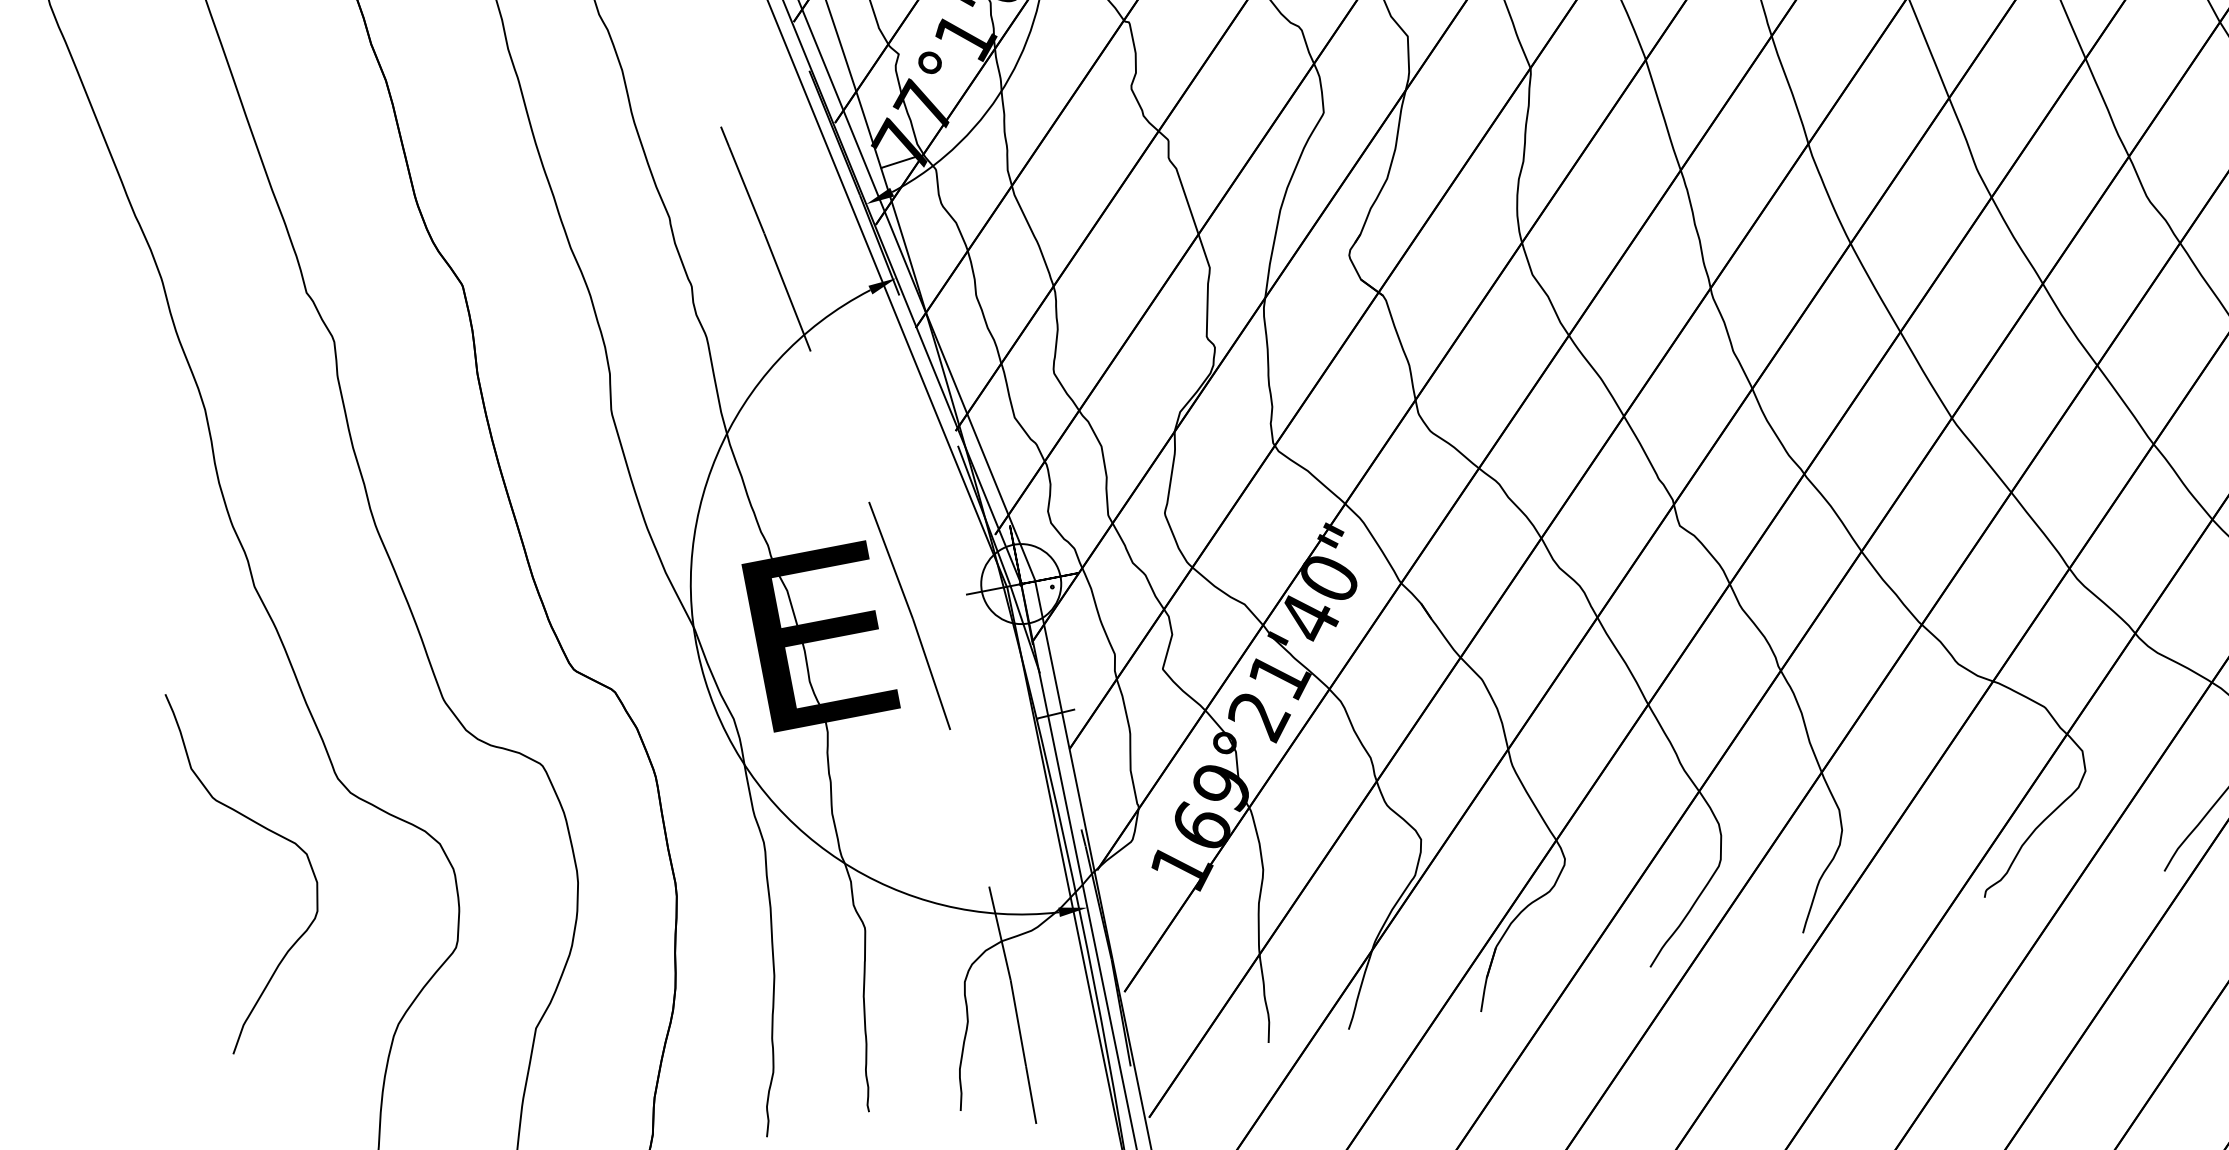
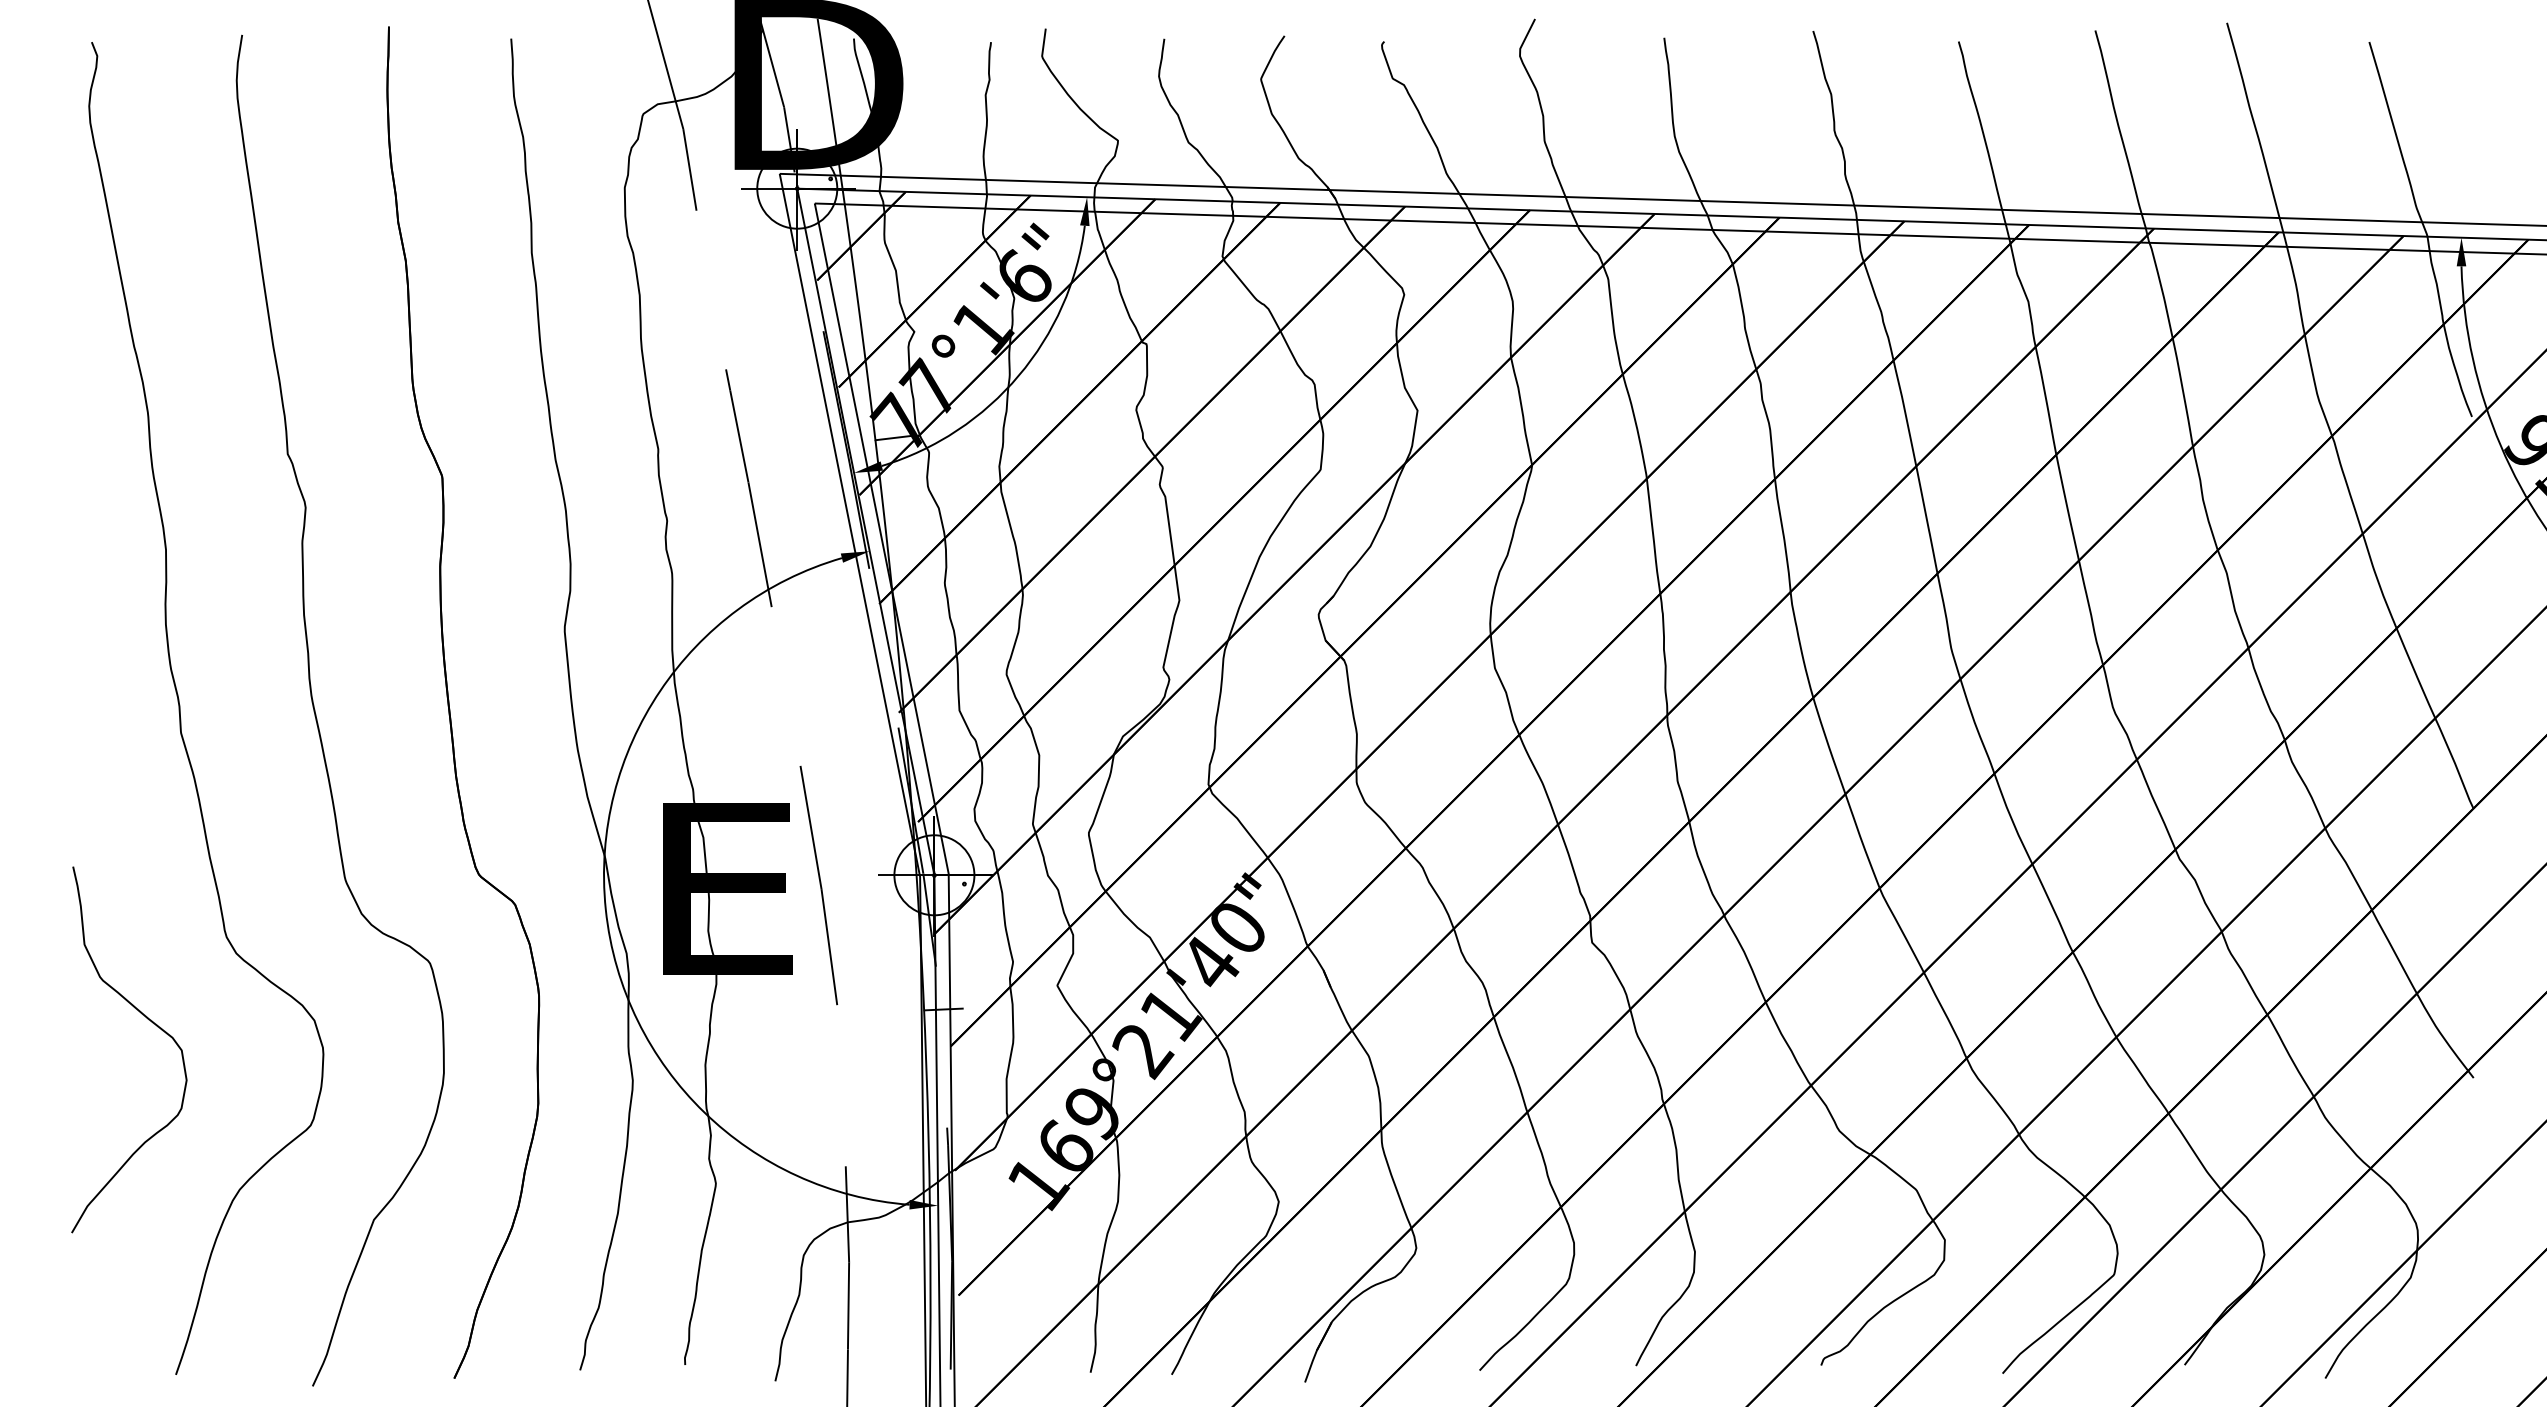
curve: (268, 831) -> (148, 1020), moved

